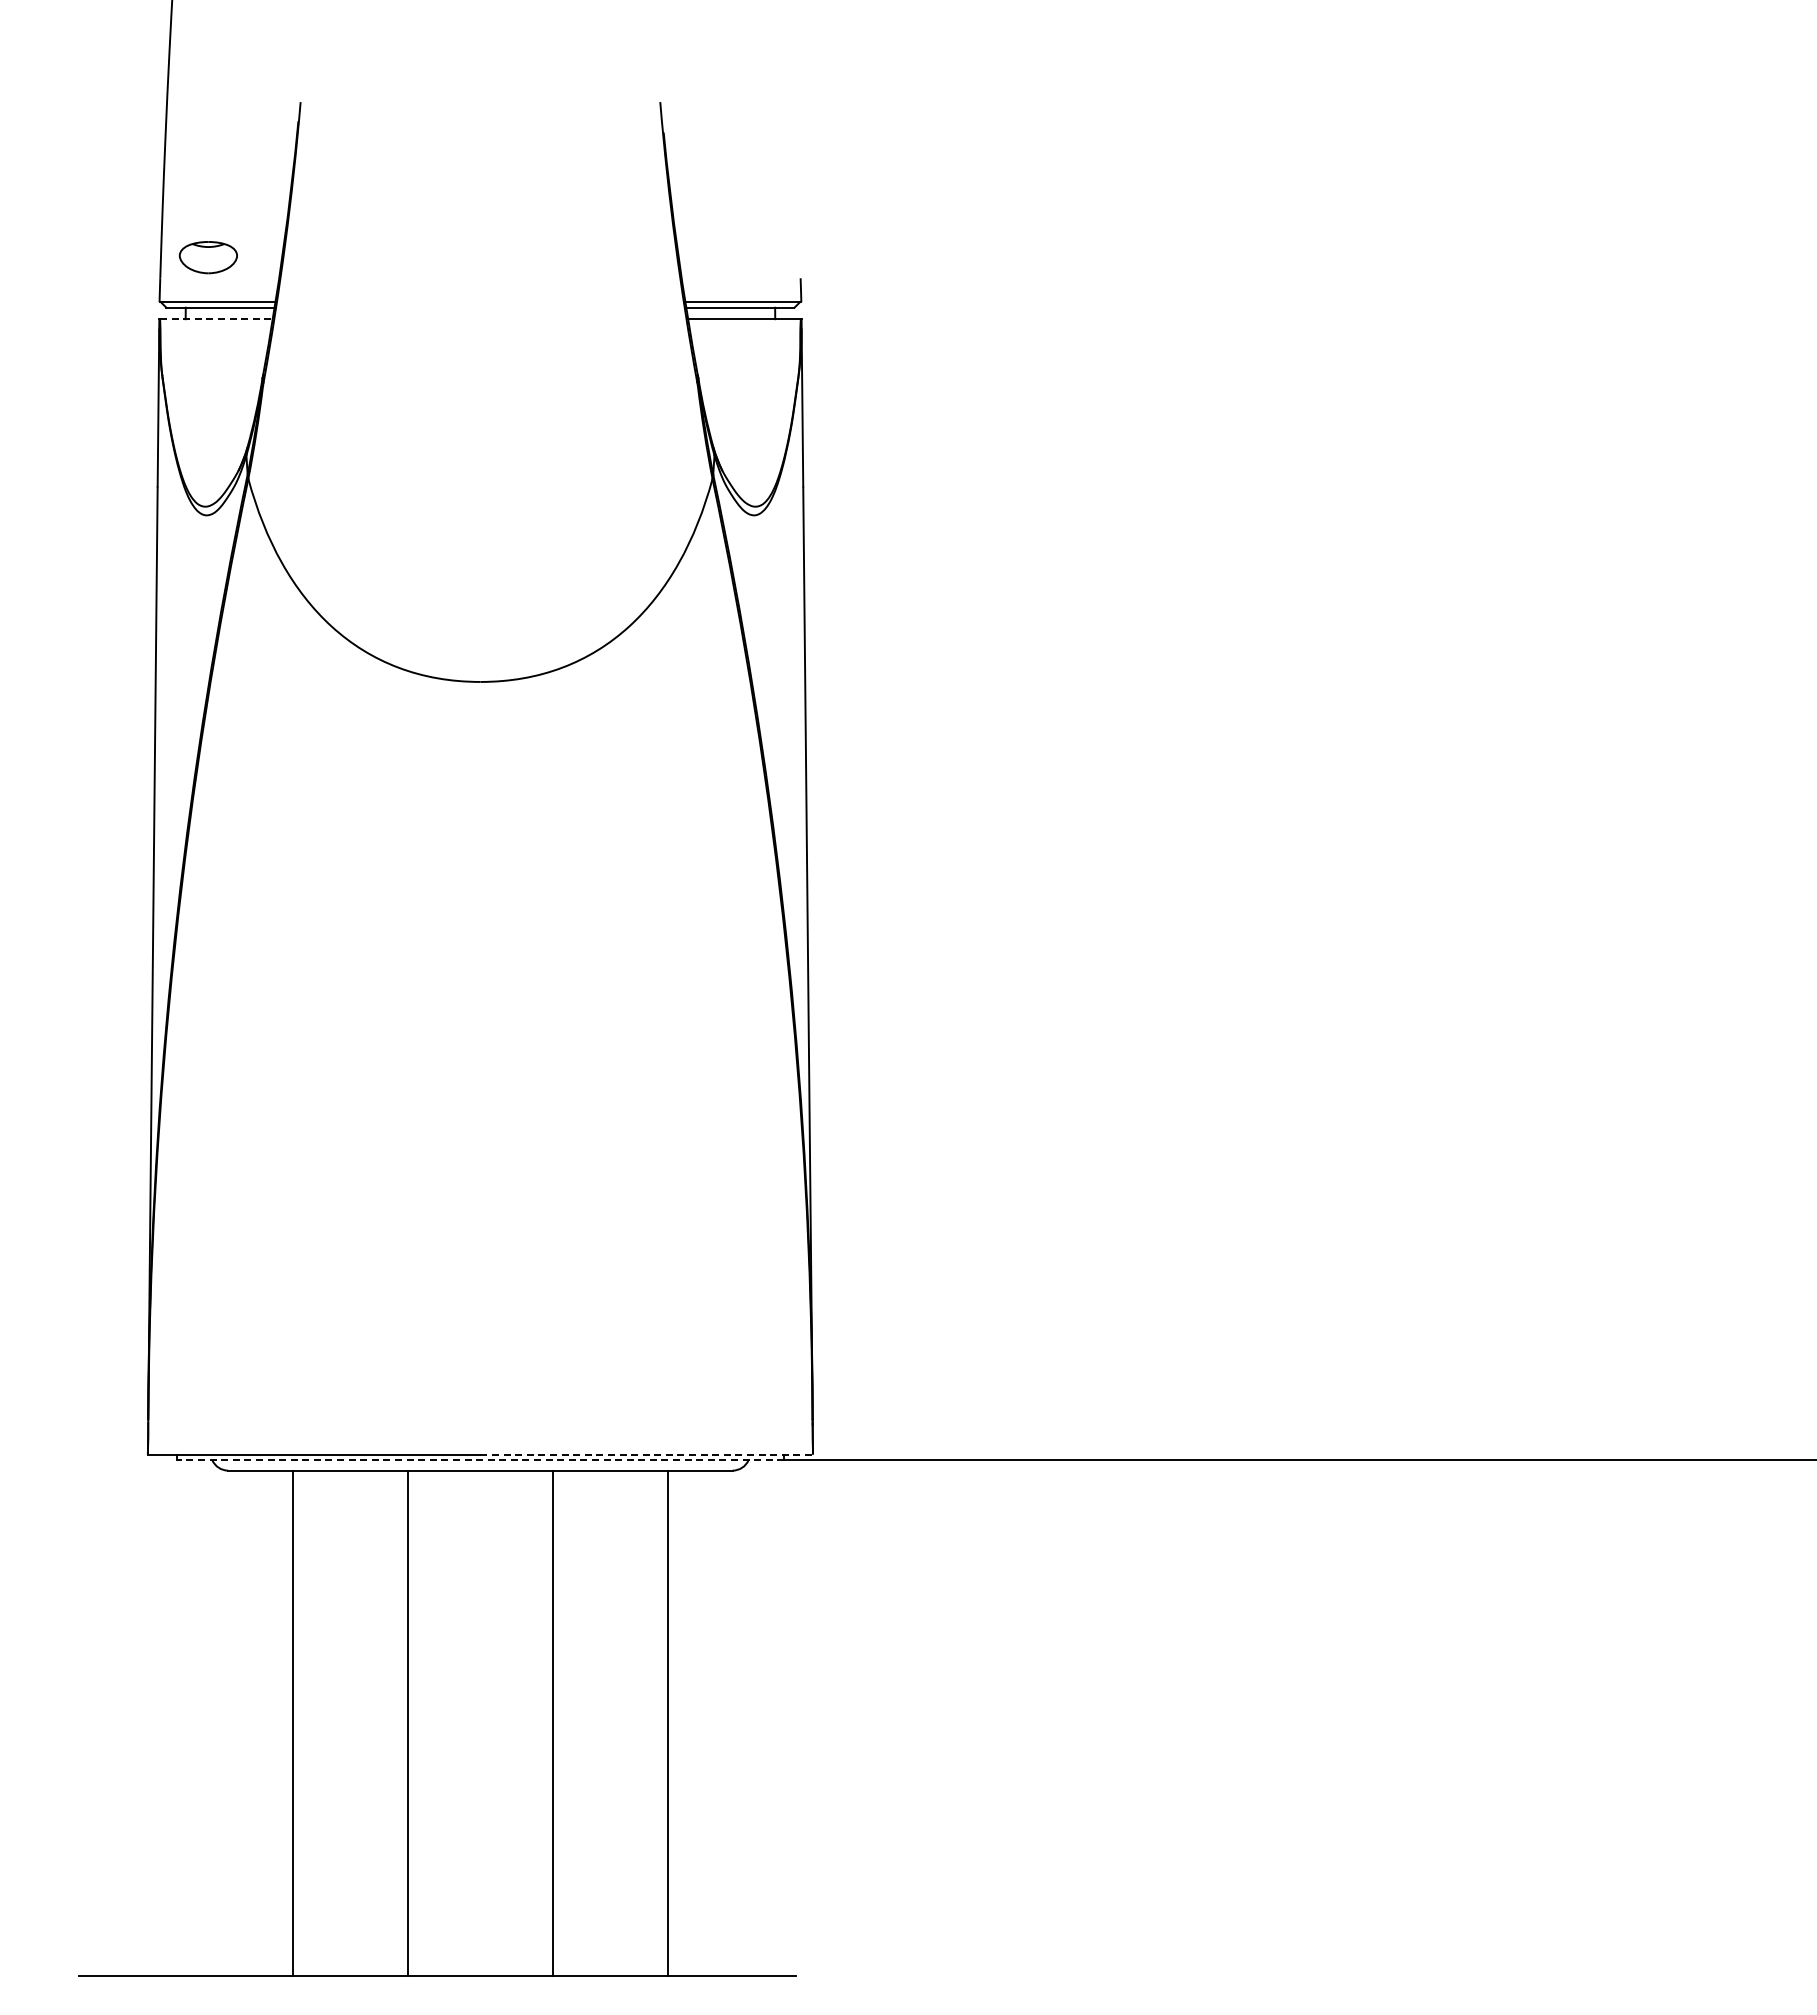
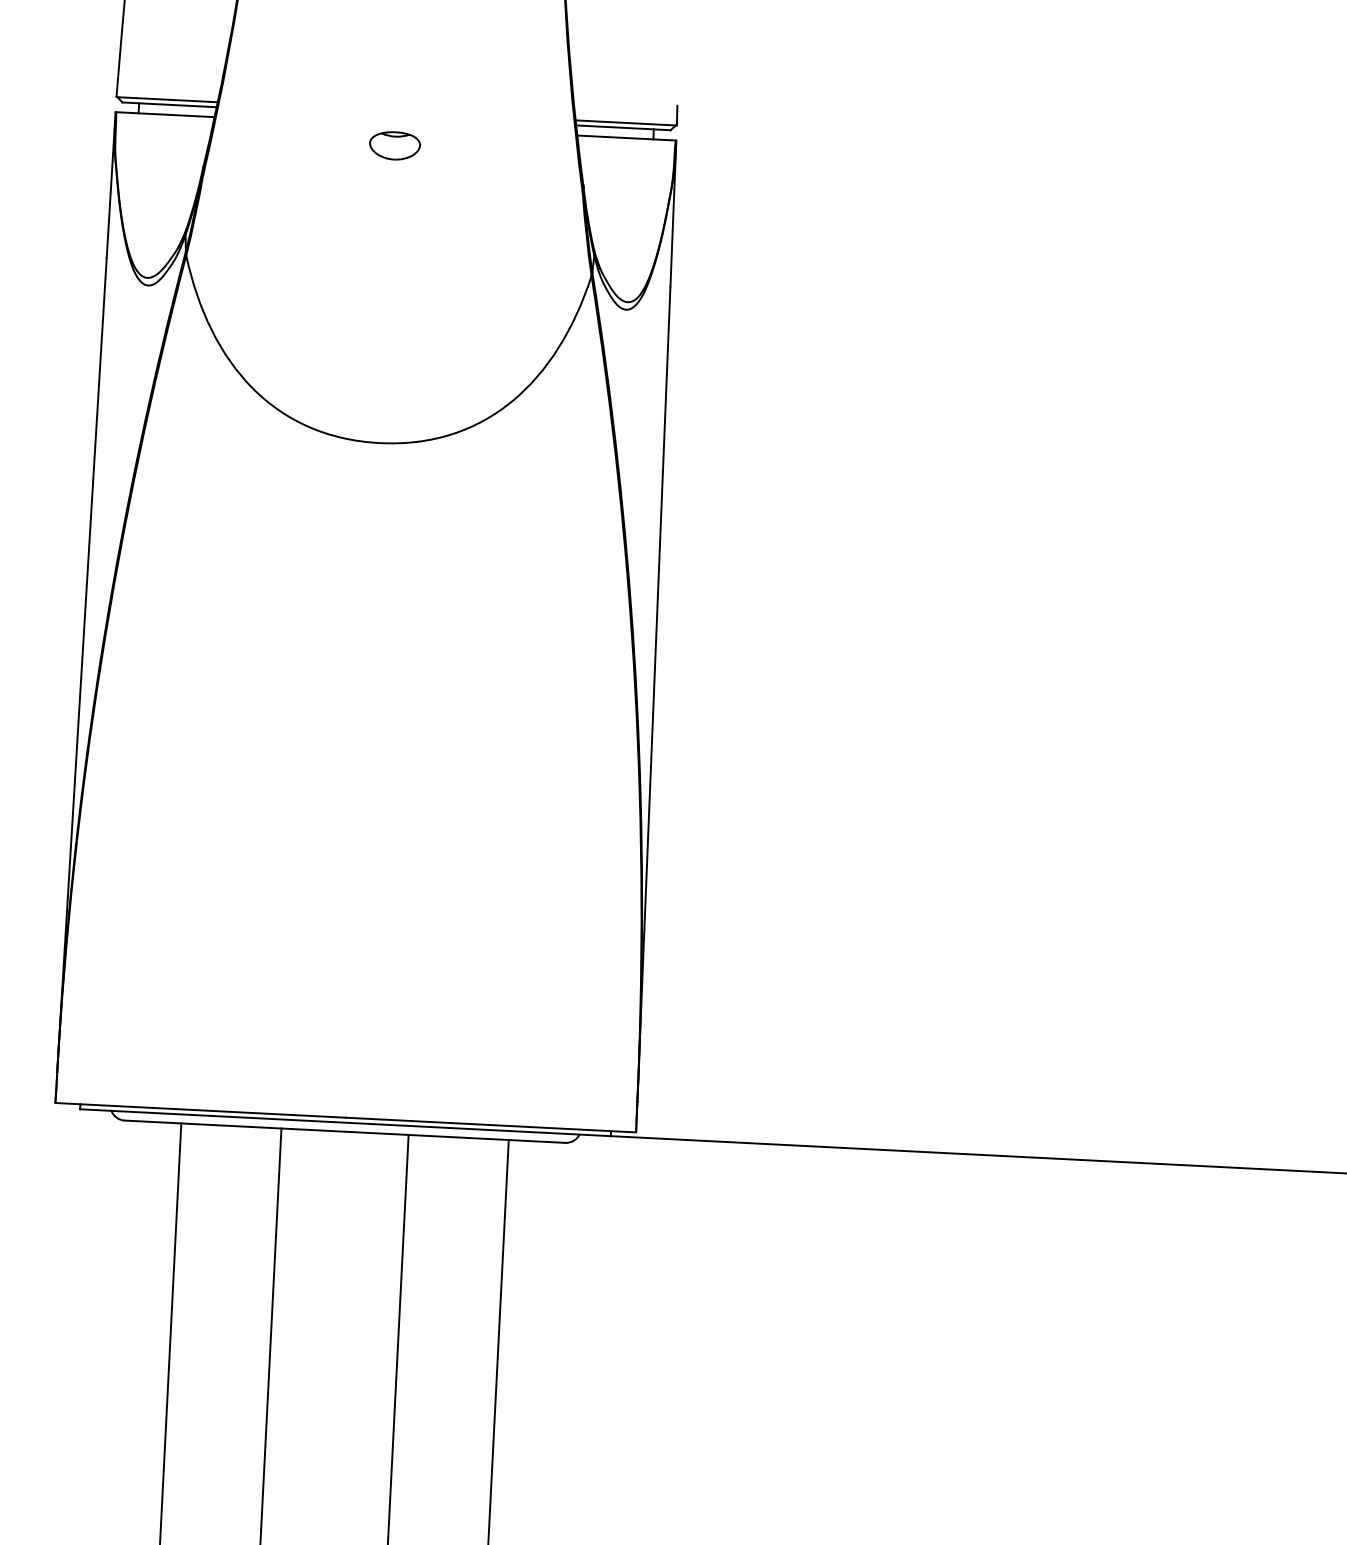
part: (207, 257) -> (394, 145), moved
line: (217, 319) -> (166, 114), dashed -> solid
line: (647, 1454) -> (491, 1125), dashed -> solid
line: (480, 1460) -> (345, 1122), dashed -> solid

